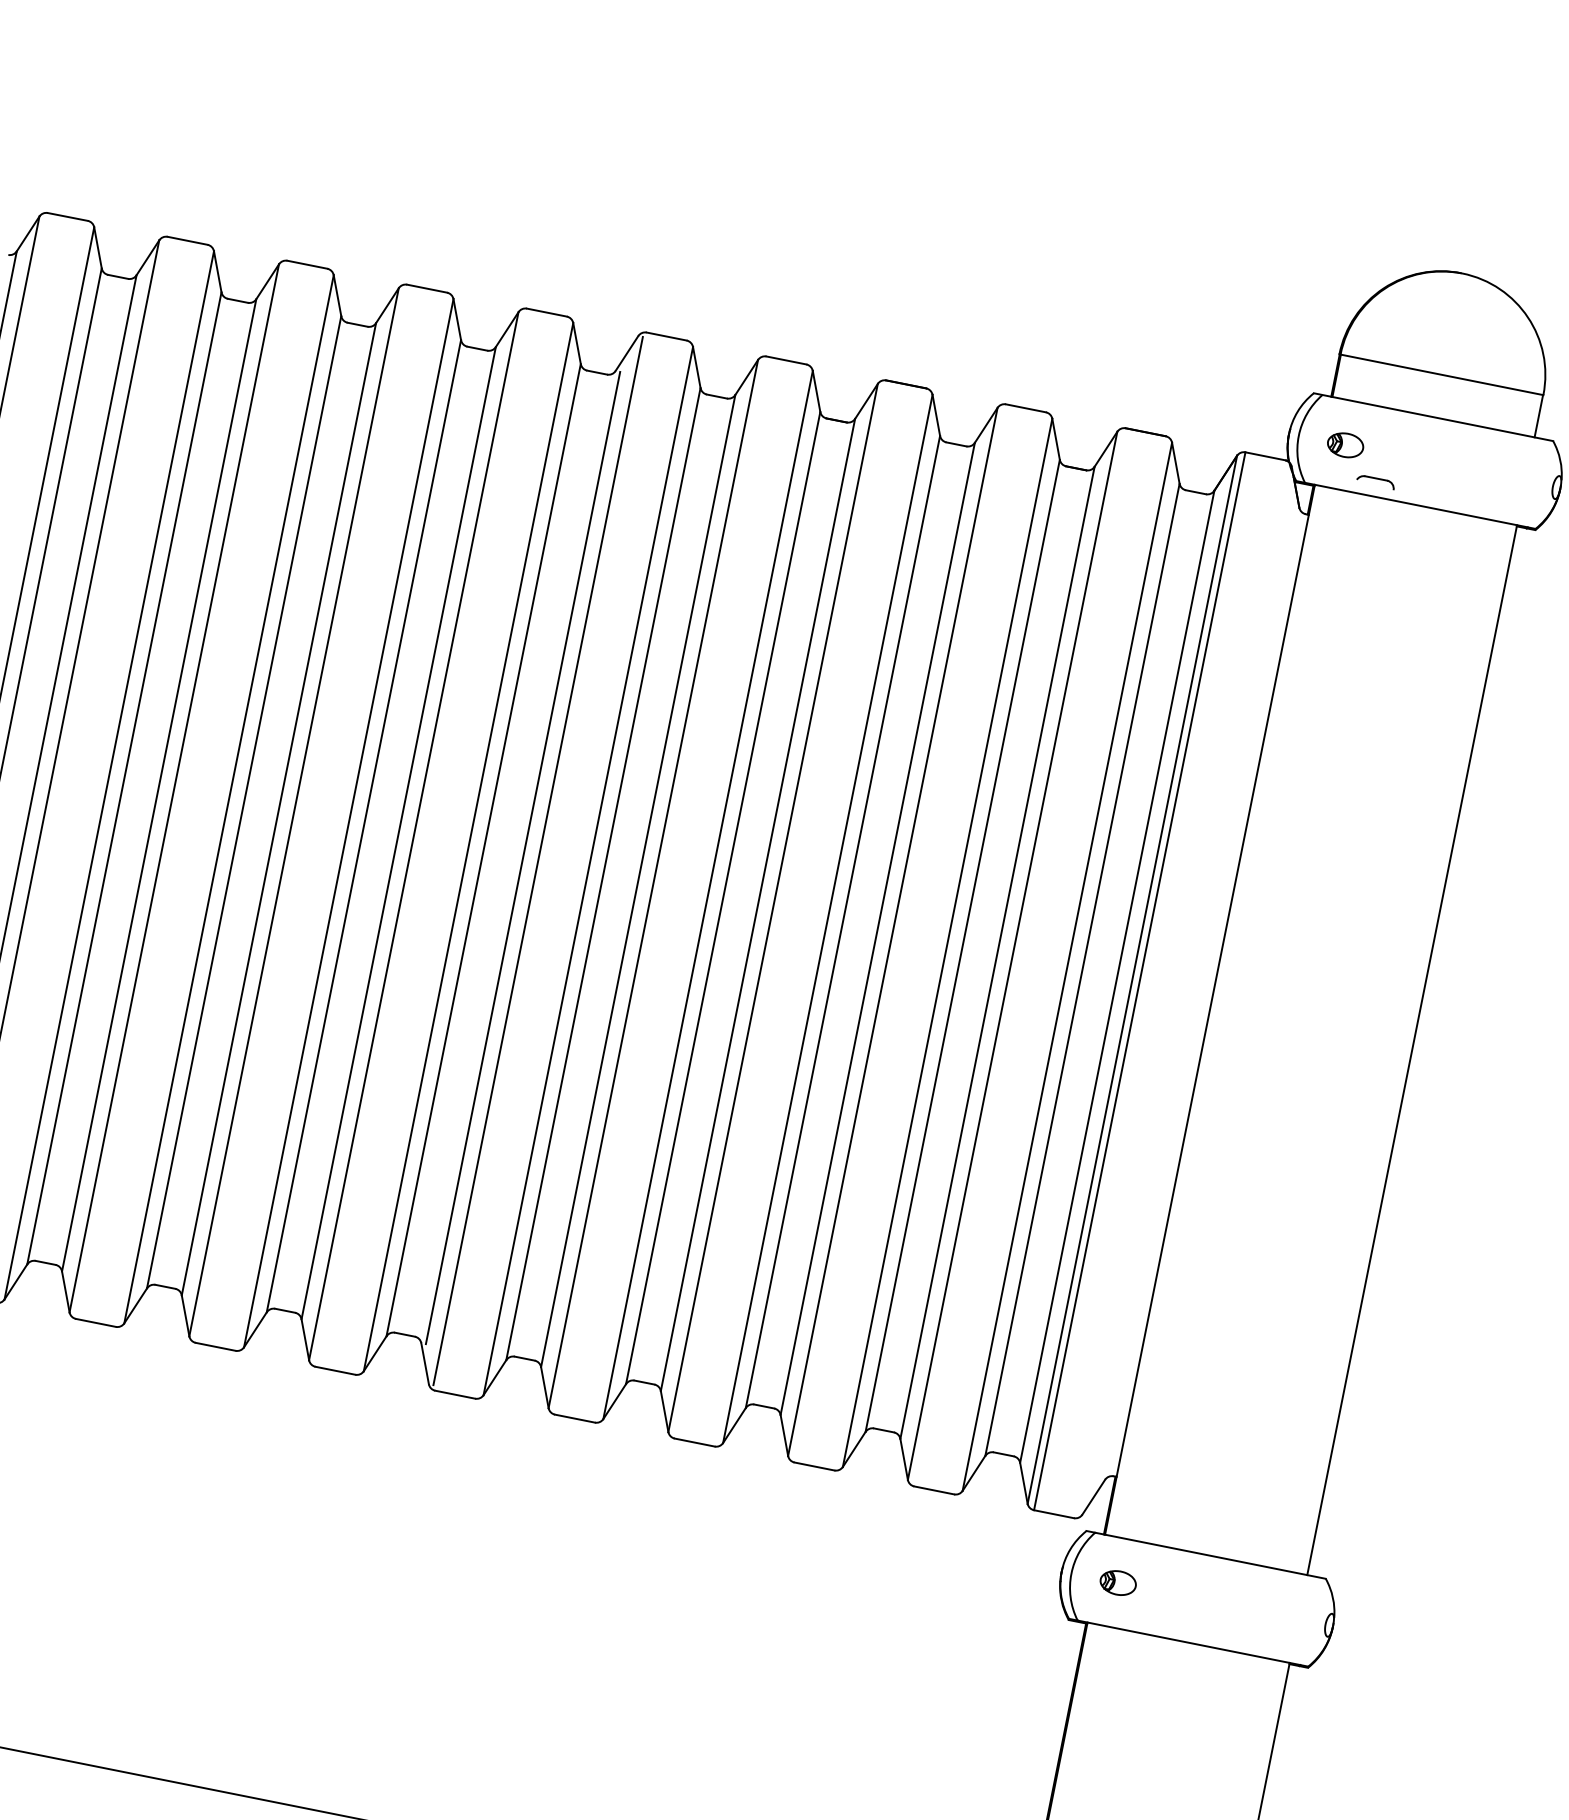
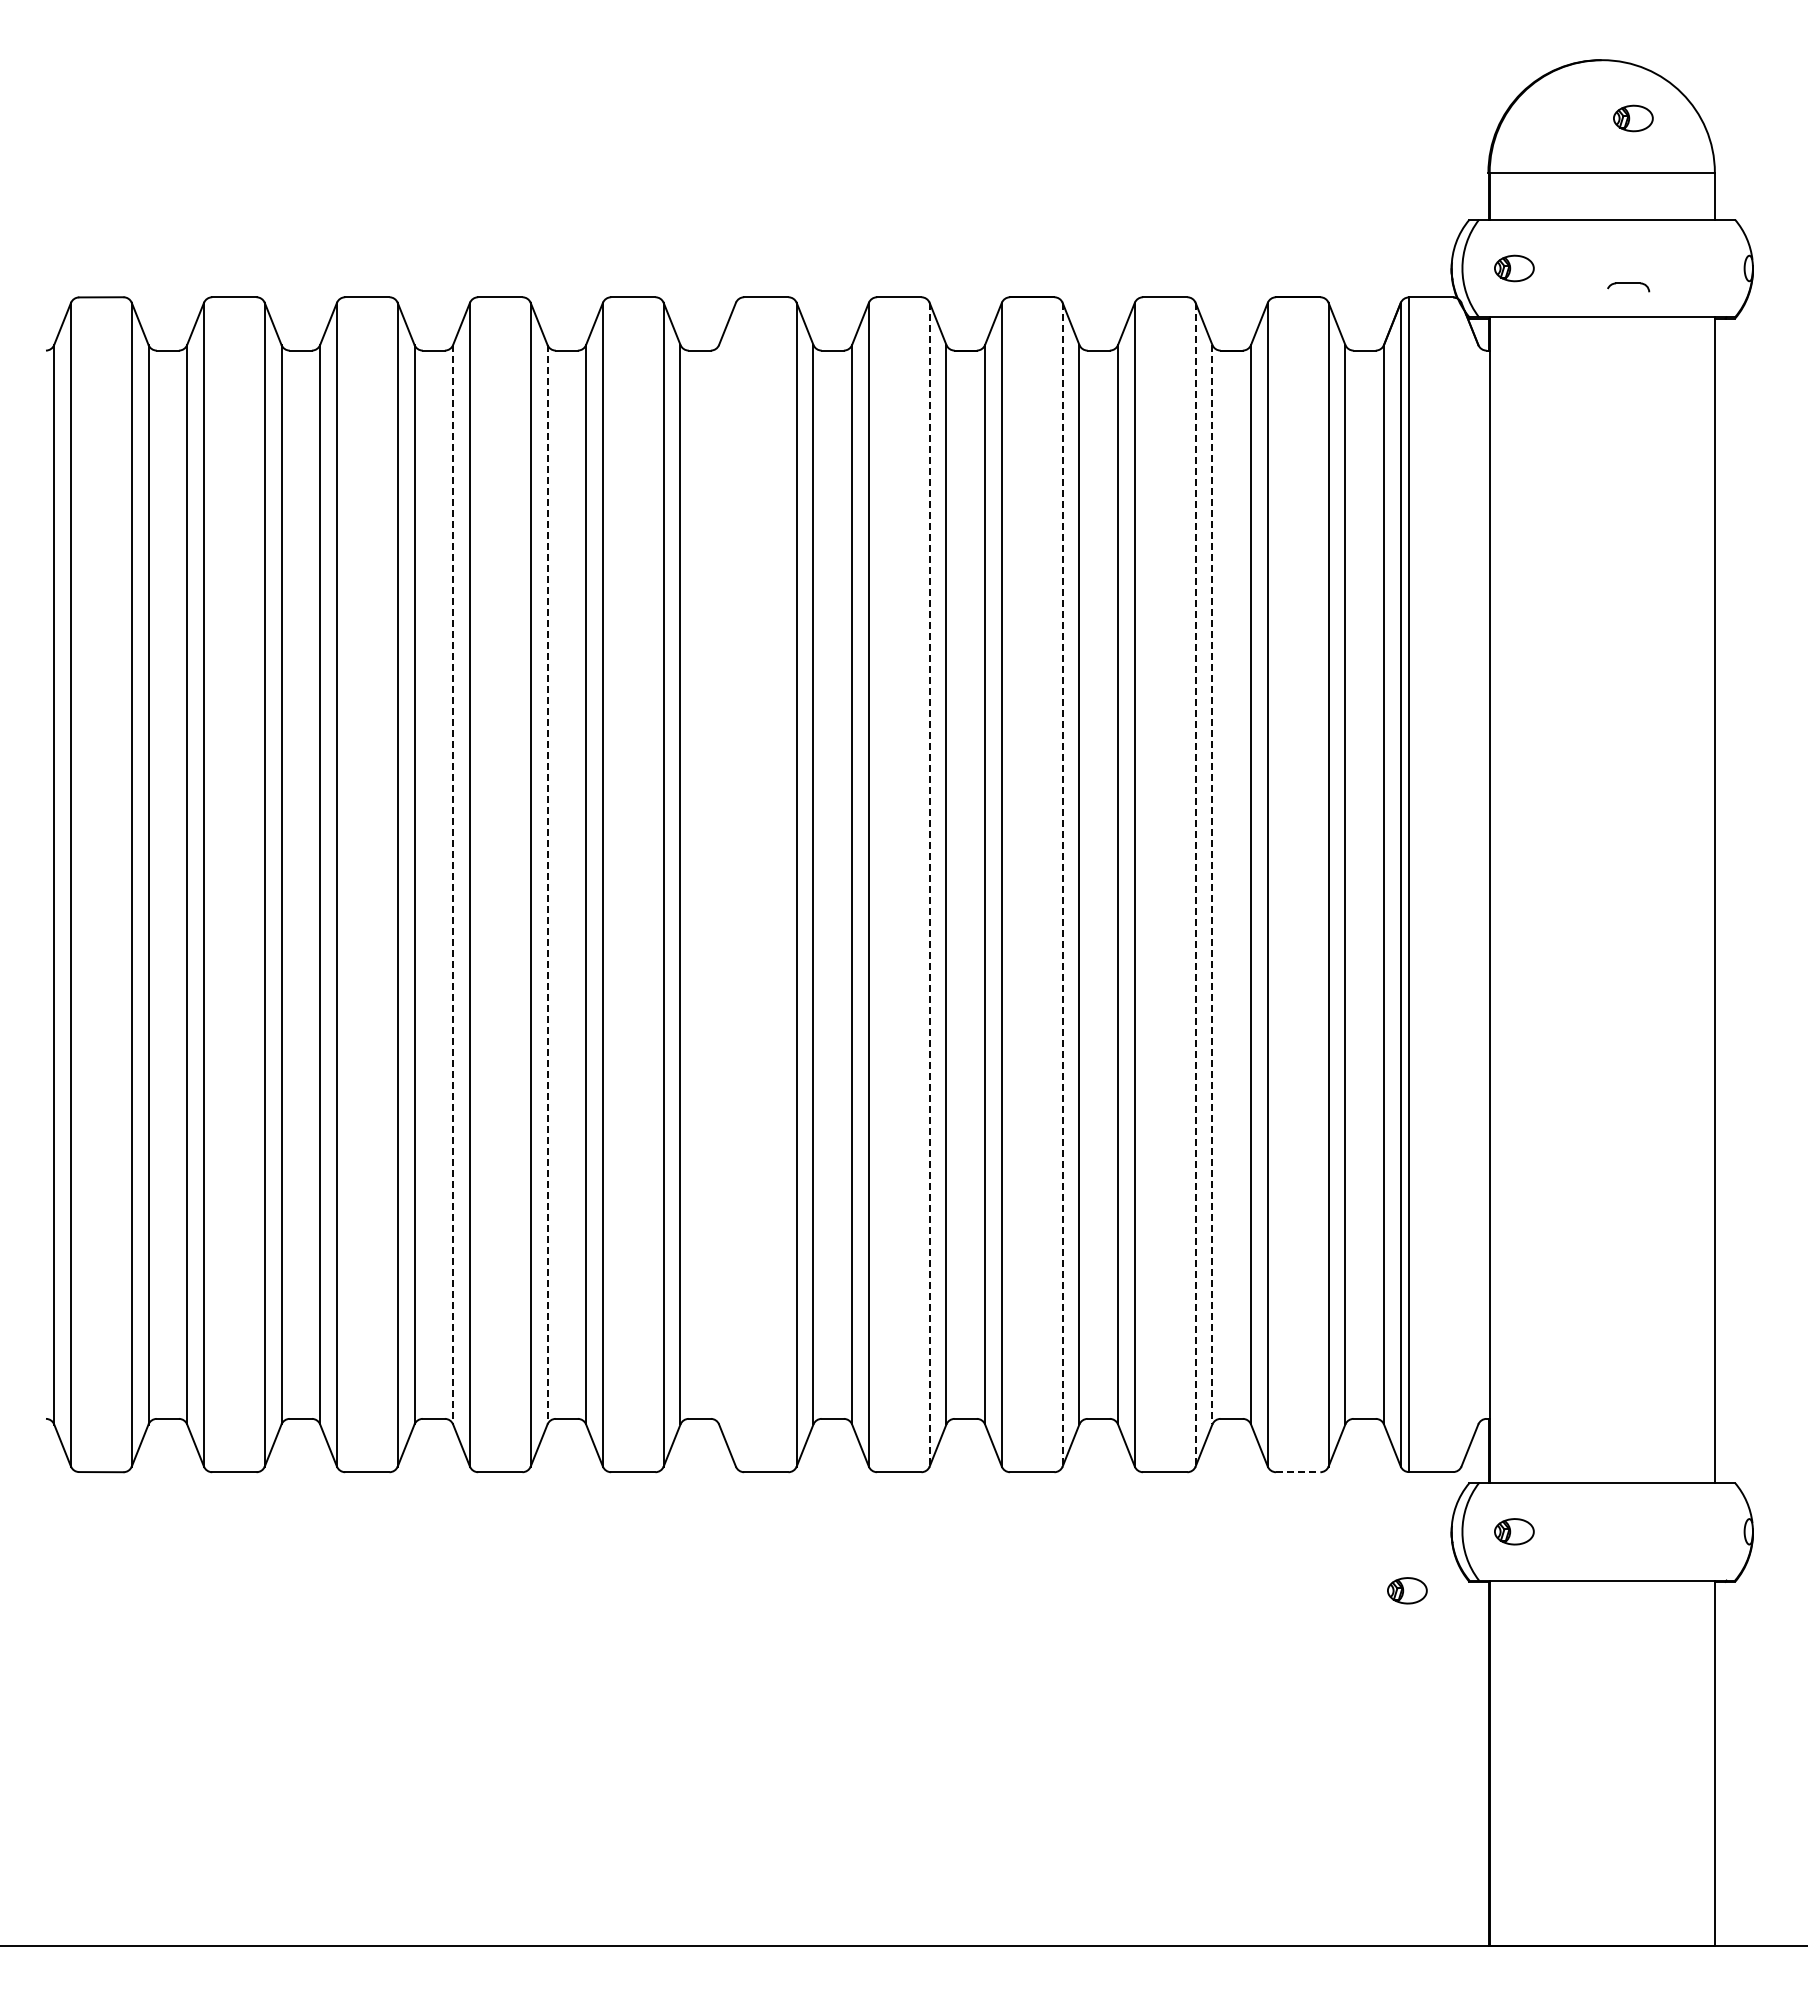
part: (1479, 331) -> (1633, 118), added
part: (1375, 482) -> (1628, 287), moved
line: (279, 809) -> (453, 884), solid -> dashed
line: (363, 826) -> (547, 884), solid -> dashed
line: (523, 857) -> (724, 884), removed
line: (537, 860) -> (740, 884), removed
line: (707, 894) -> (929, 884), solid -> dashed
line: (827, 918) -> (1062, 884), solid -> dashed
line: (947, 942) -> (1195, 884), solid -> dashed
line: (962, 945) -> (1212, 884), solid -> dashed
line: (934, 1490) -> (1298, 1472), solid -> dashed
part: (1011, 1616) -> (1407, 1590), added

